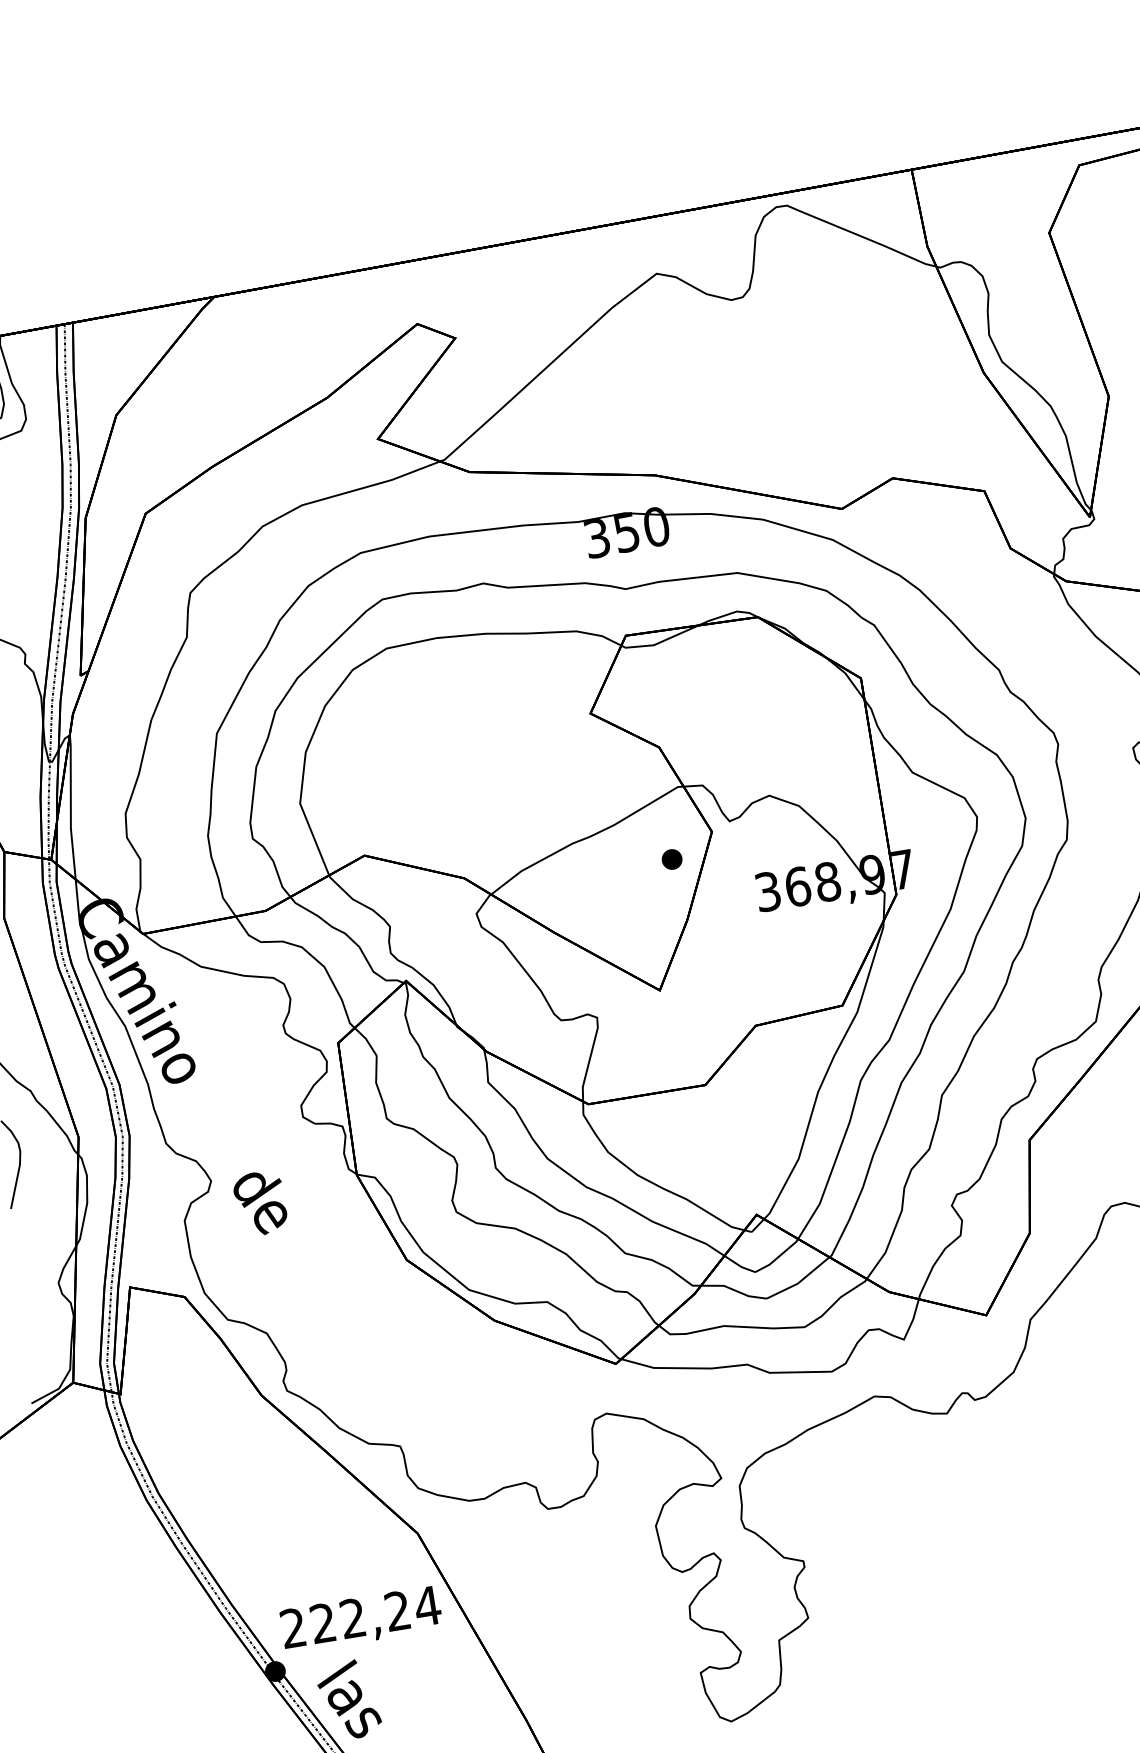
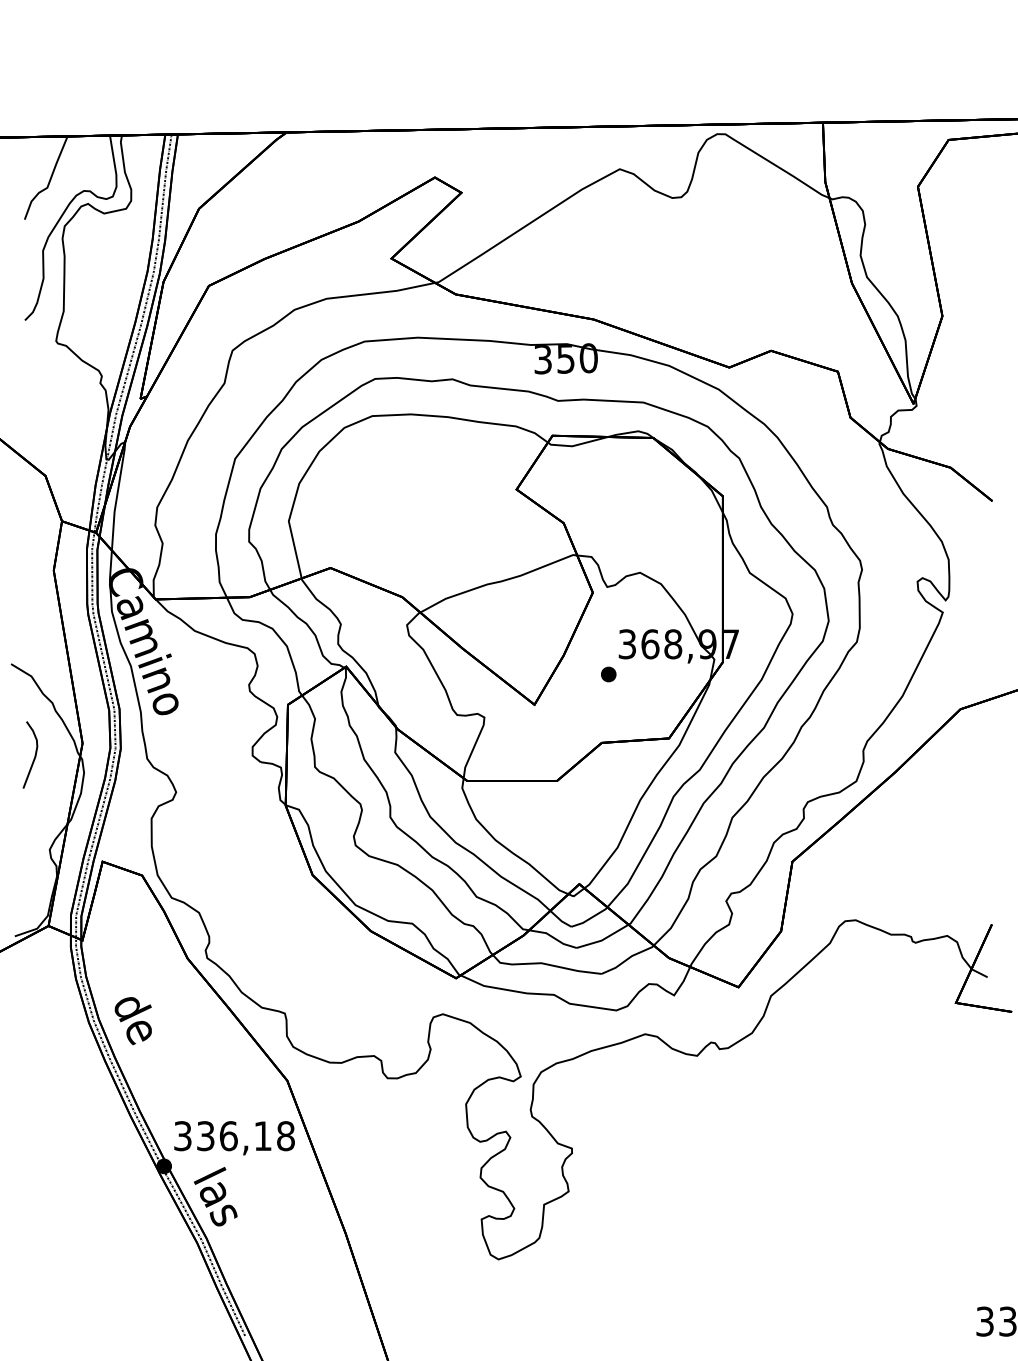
part: (671, 859) -> (608, 674), moved
text: (259, 1204) -> (132, 1021), moved
text: (360, 1617) -> (234, 1136), 222,24 -> 336,18

